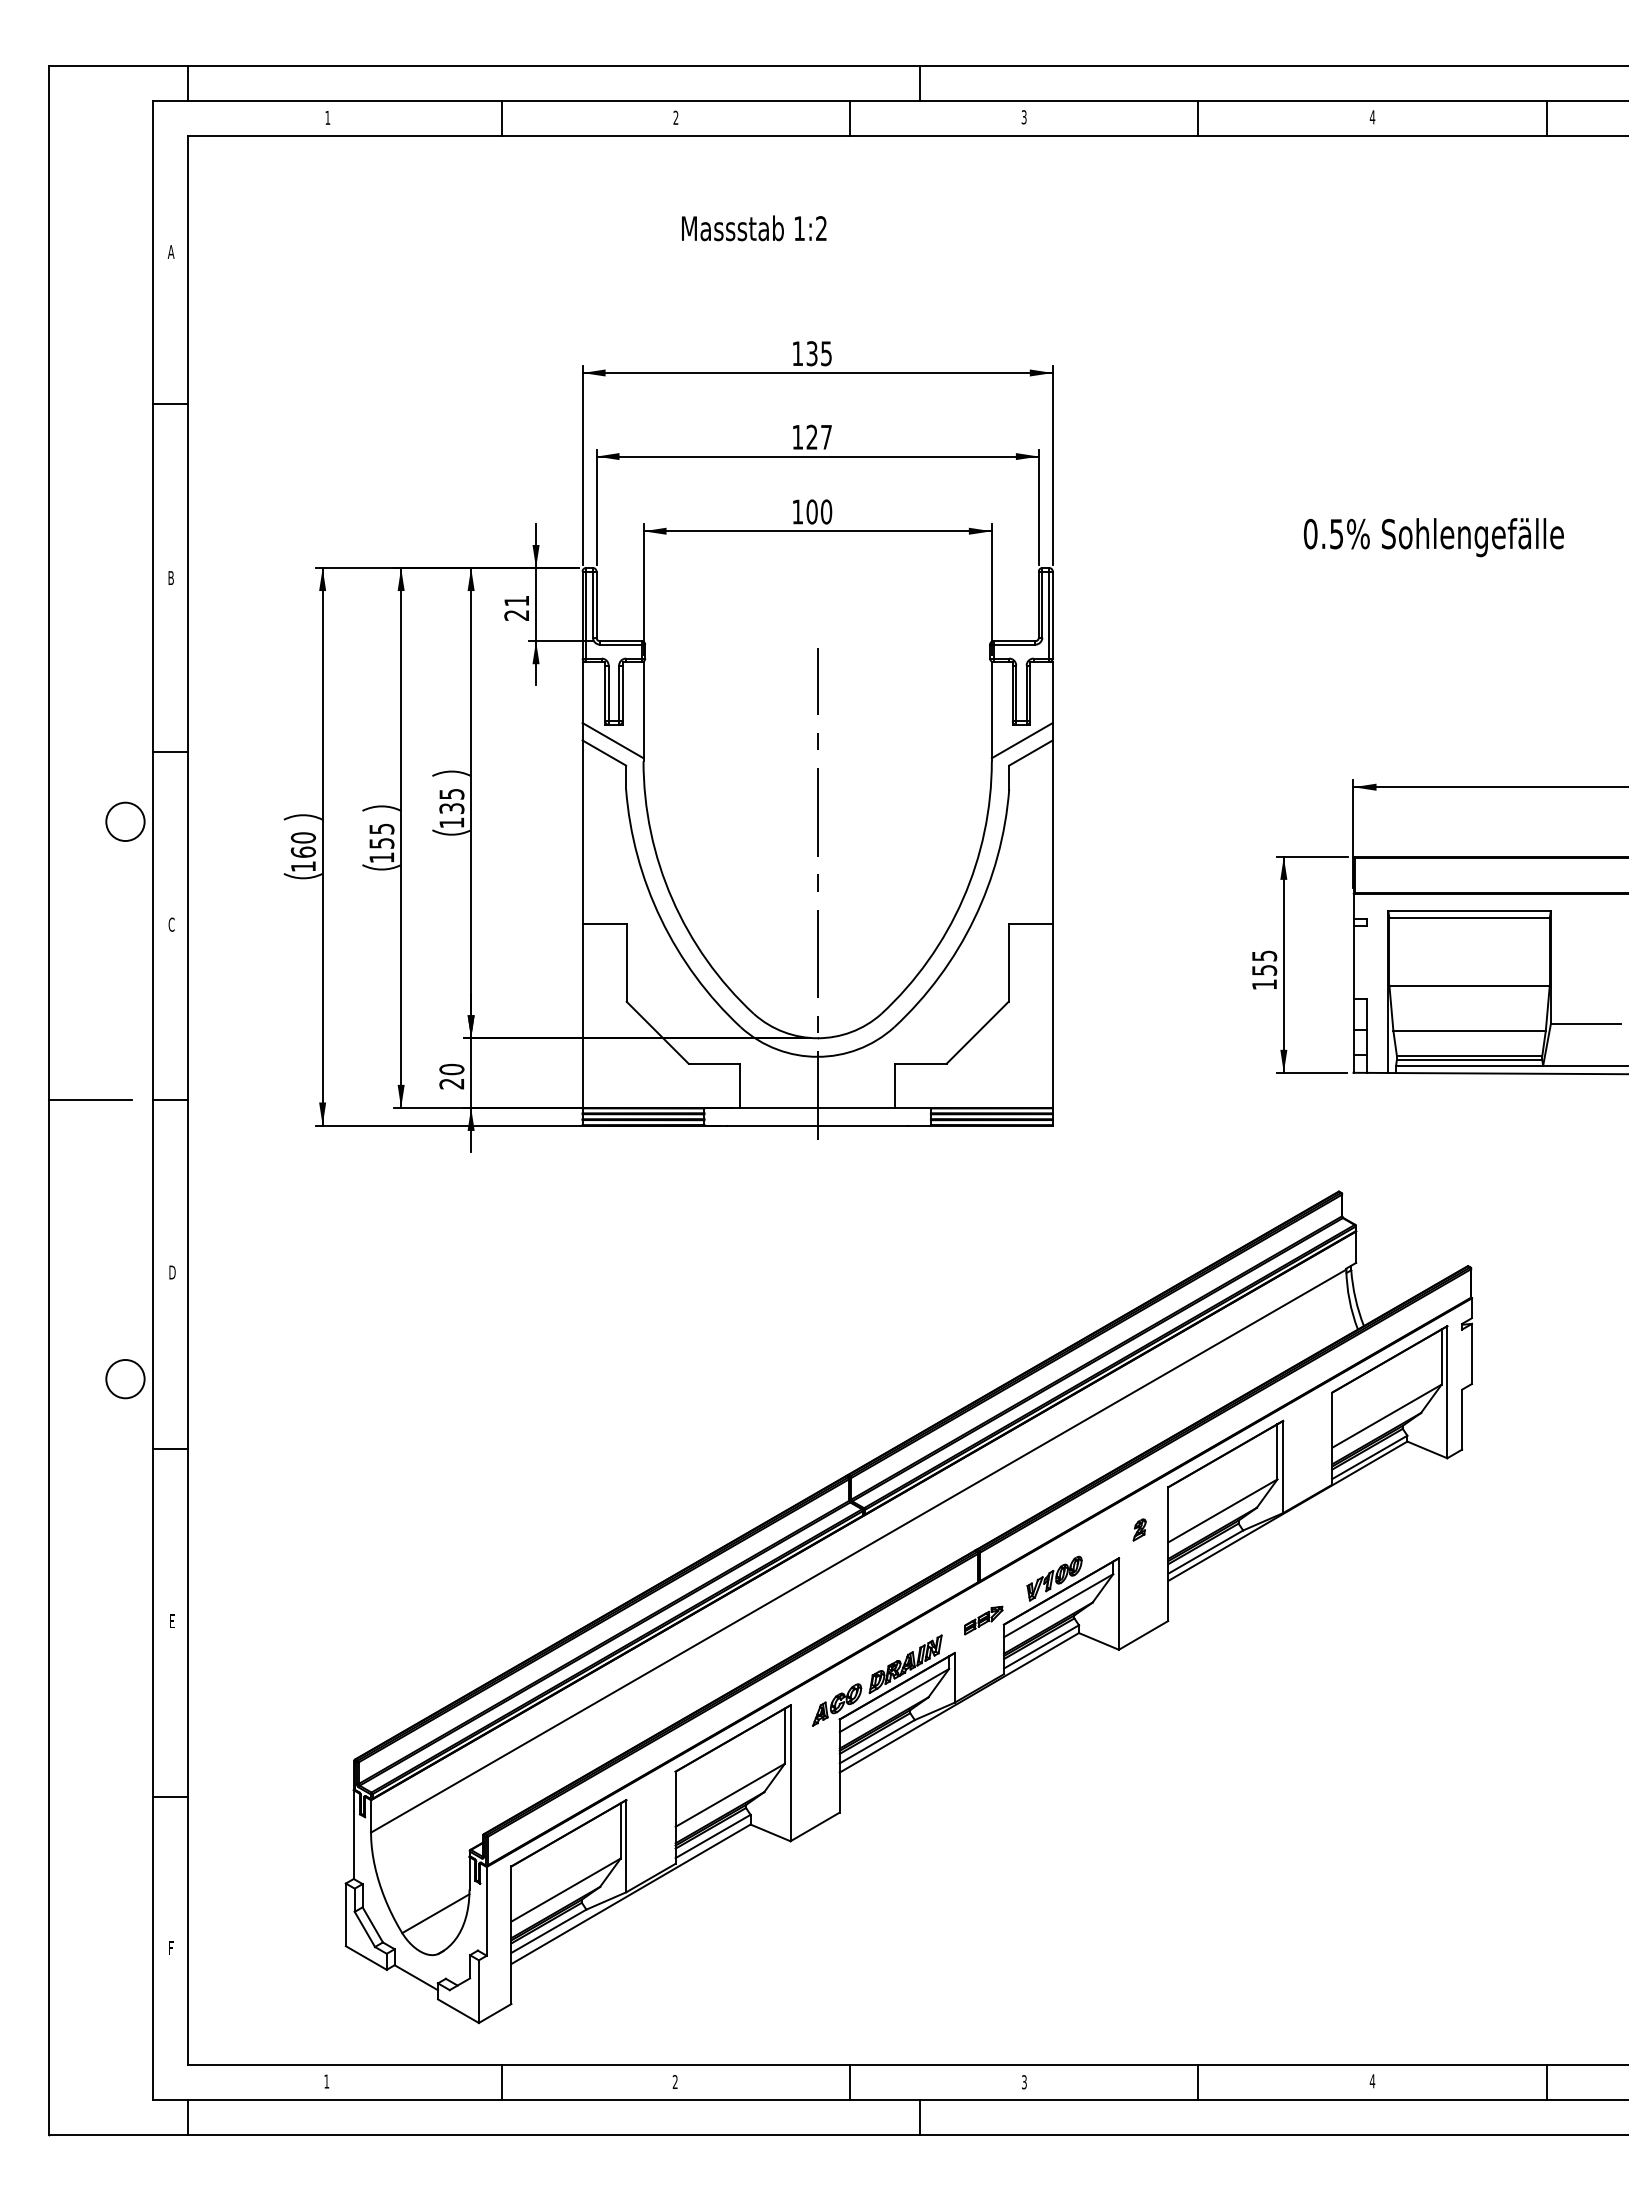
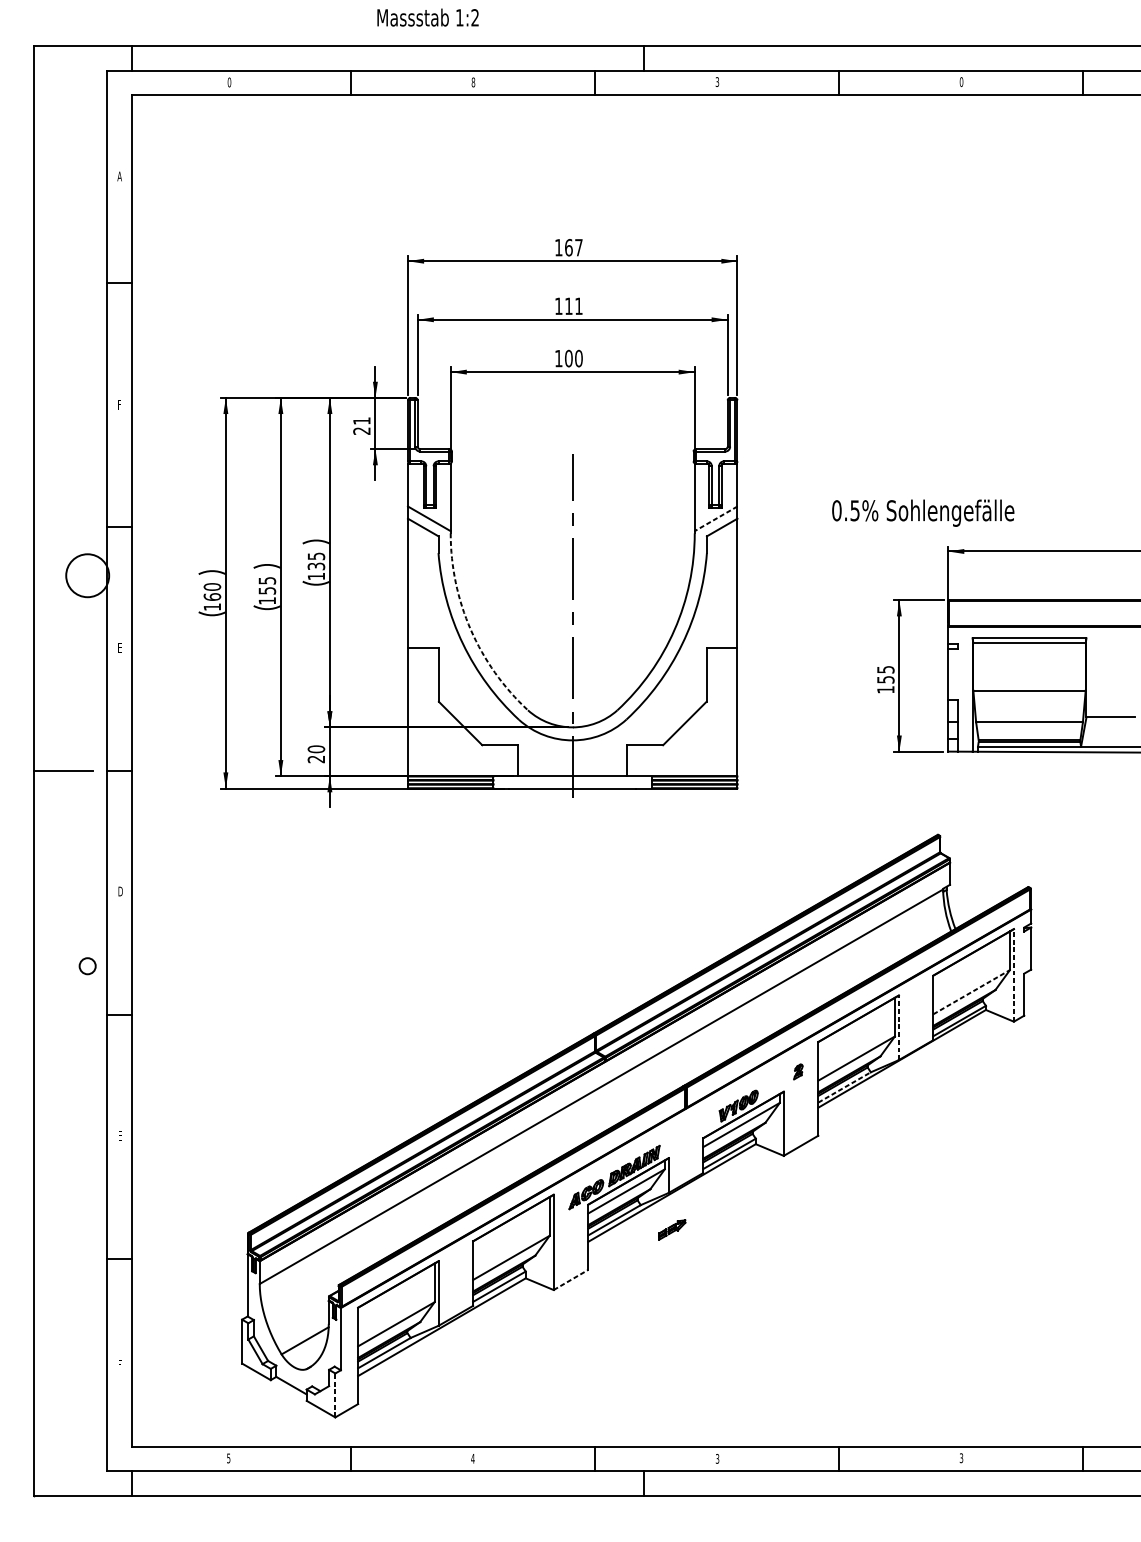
text: (327, 117) -> (229, 82), 1 -> 0
text: (675, 117) -> (473, 82), 2 -> 8
text: (1372, 117) -> (961, 82), 4 -> 0
text: (754, 228) -> (428, 17), moved
text: (818, 353) -> (573, 247), 135 -> 167
text: (818, 436) -> (573, 305), 127 -> 111
text: (1433, 537) -> (922, 513), moved
text: (170, 577) -> (119, 404), B -> F
line: (1021, 740) -> (715, 518), solid -> dashed
circle: (125, 821) -> (87, 575), size x1.6
arc: (672, 899) -> (471, 630), solid -> dashed
text: (171, 924) -> (119, 647), C -> E
circle: (125, 1378) -> (87, 965), size x0.6
line: (1447, 1391) -> (1014, 974), solid -> dashed
line: (1387, 1415) -> (972, 991), solid -> dashed
line: (1283, 1466) -> (899, 1027), solid -> dashed
line: (1206, 1551) -> (845, 1087), solid -> dashed
part: (983, 1620) -> (672, 1229), moved
line: (815, 1826) -> (571, 1279), solid -> dashed
line: (478, 1991) -> (335, 1395), solid -> dashed
text: (326, 2081) -> (228, 1458), 1 -> 5
text: (674, 2081) -> (472, 1458), 2 -> 4
text: (1372, 2081) -> (961, 1458), 4 -> 3

